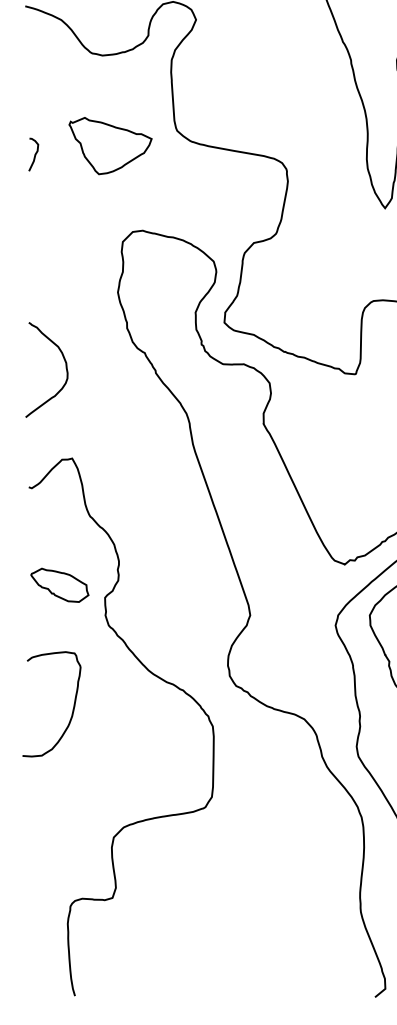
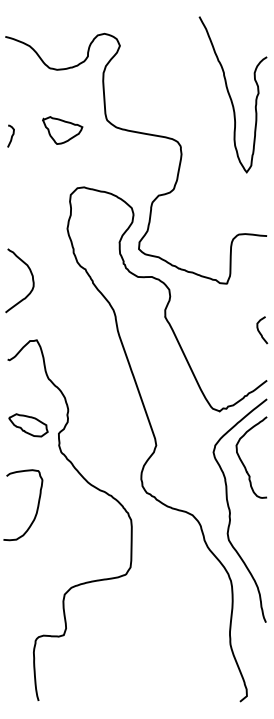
part: (110, 145) -> (62, 130), size x0.71

